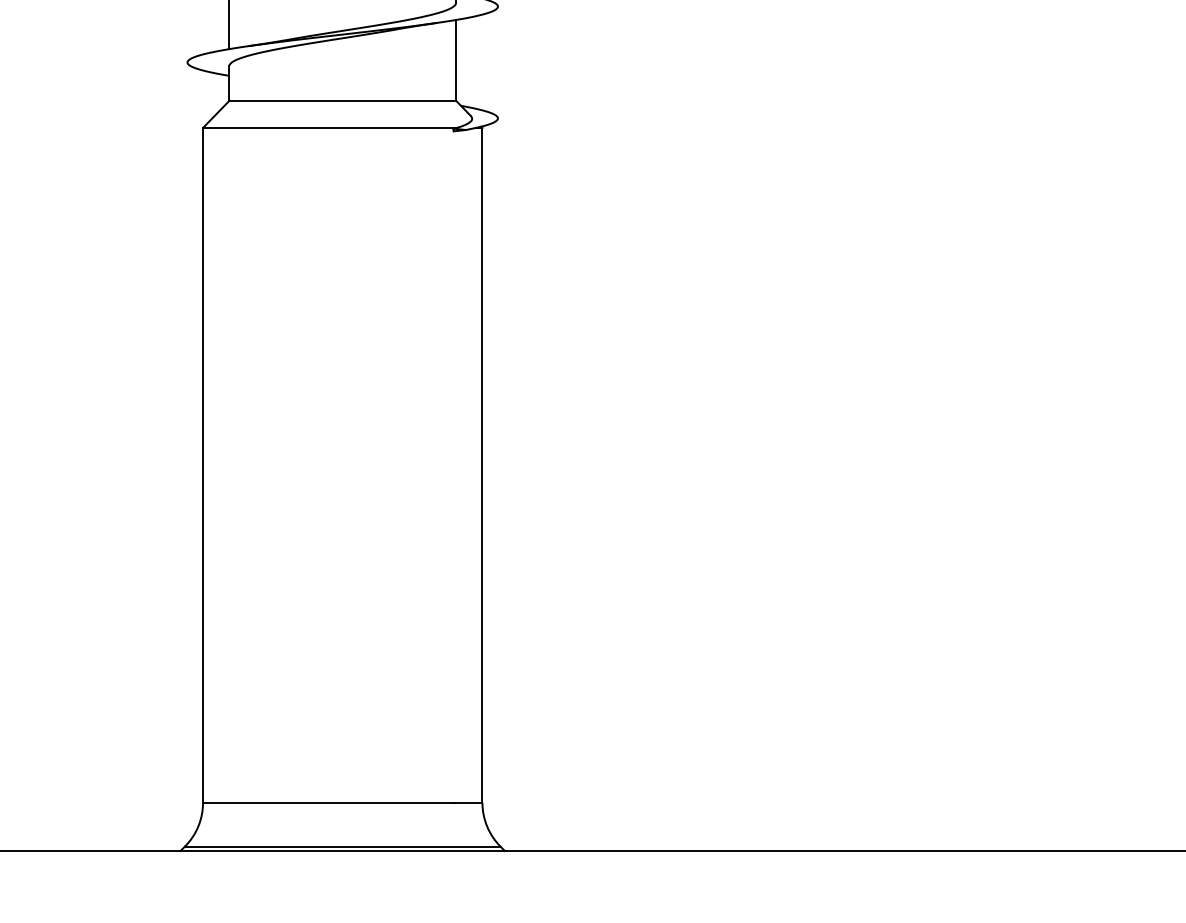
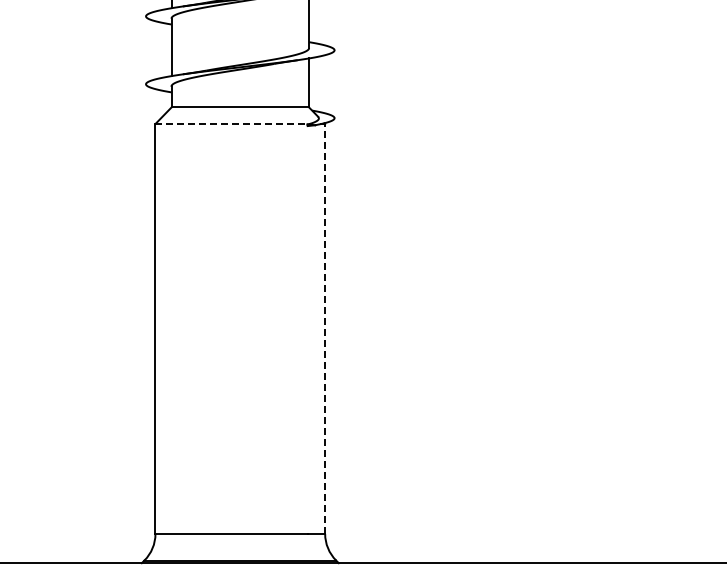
line: (331, 128) -> (233, 124), solid -> dashed
line: (482, 464) -> (325, 328), solid -> dashed

